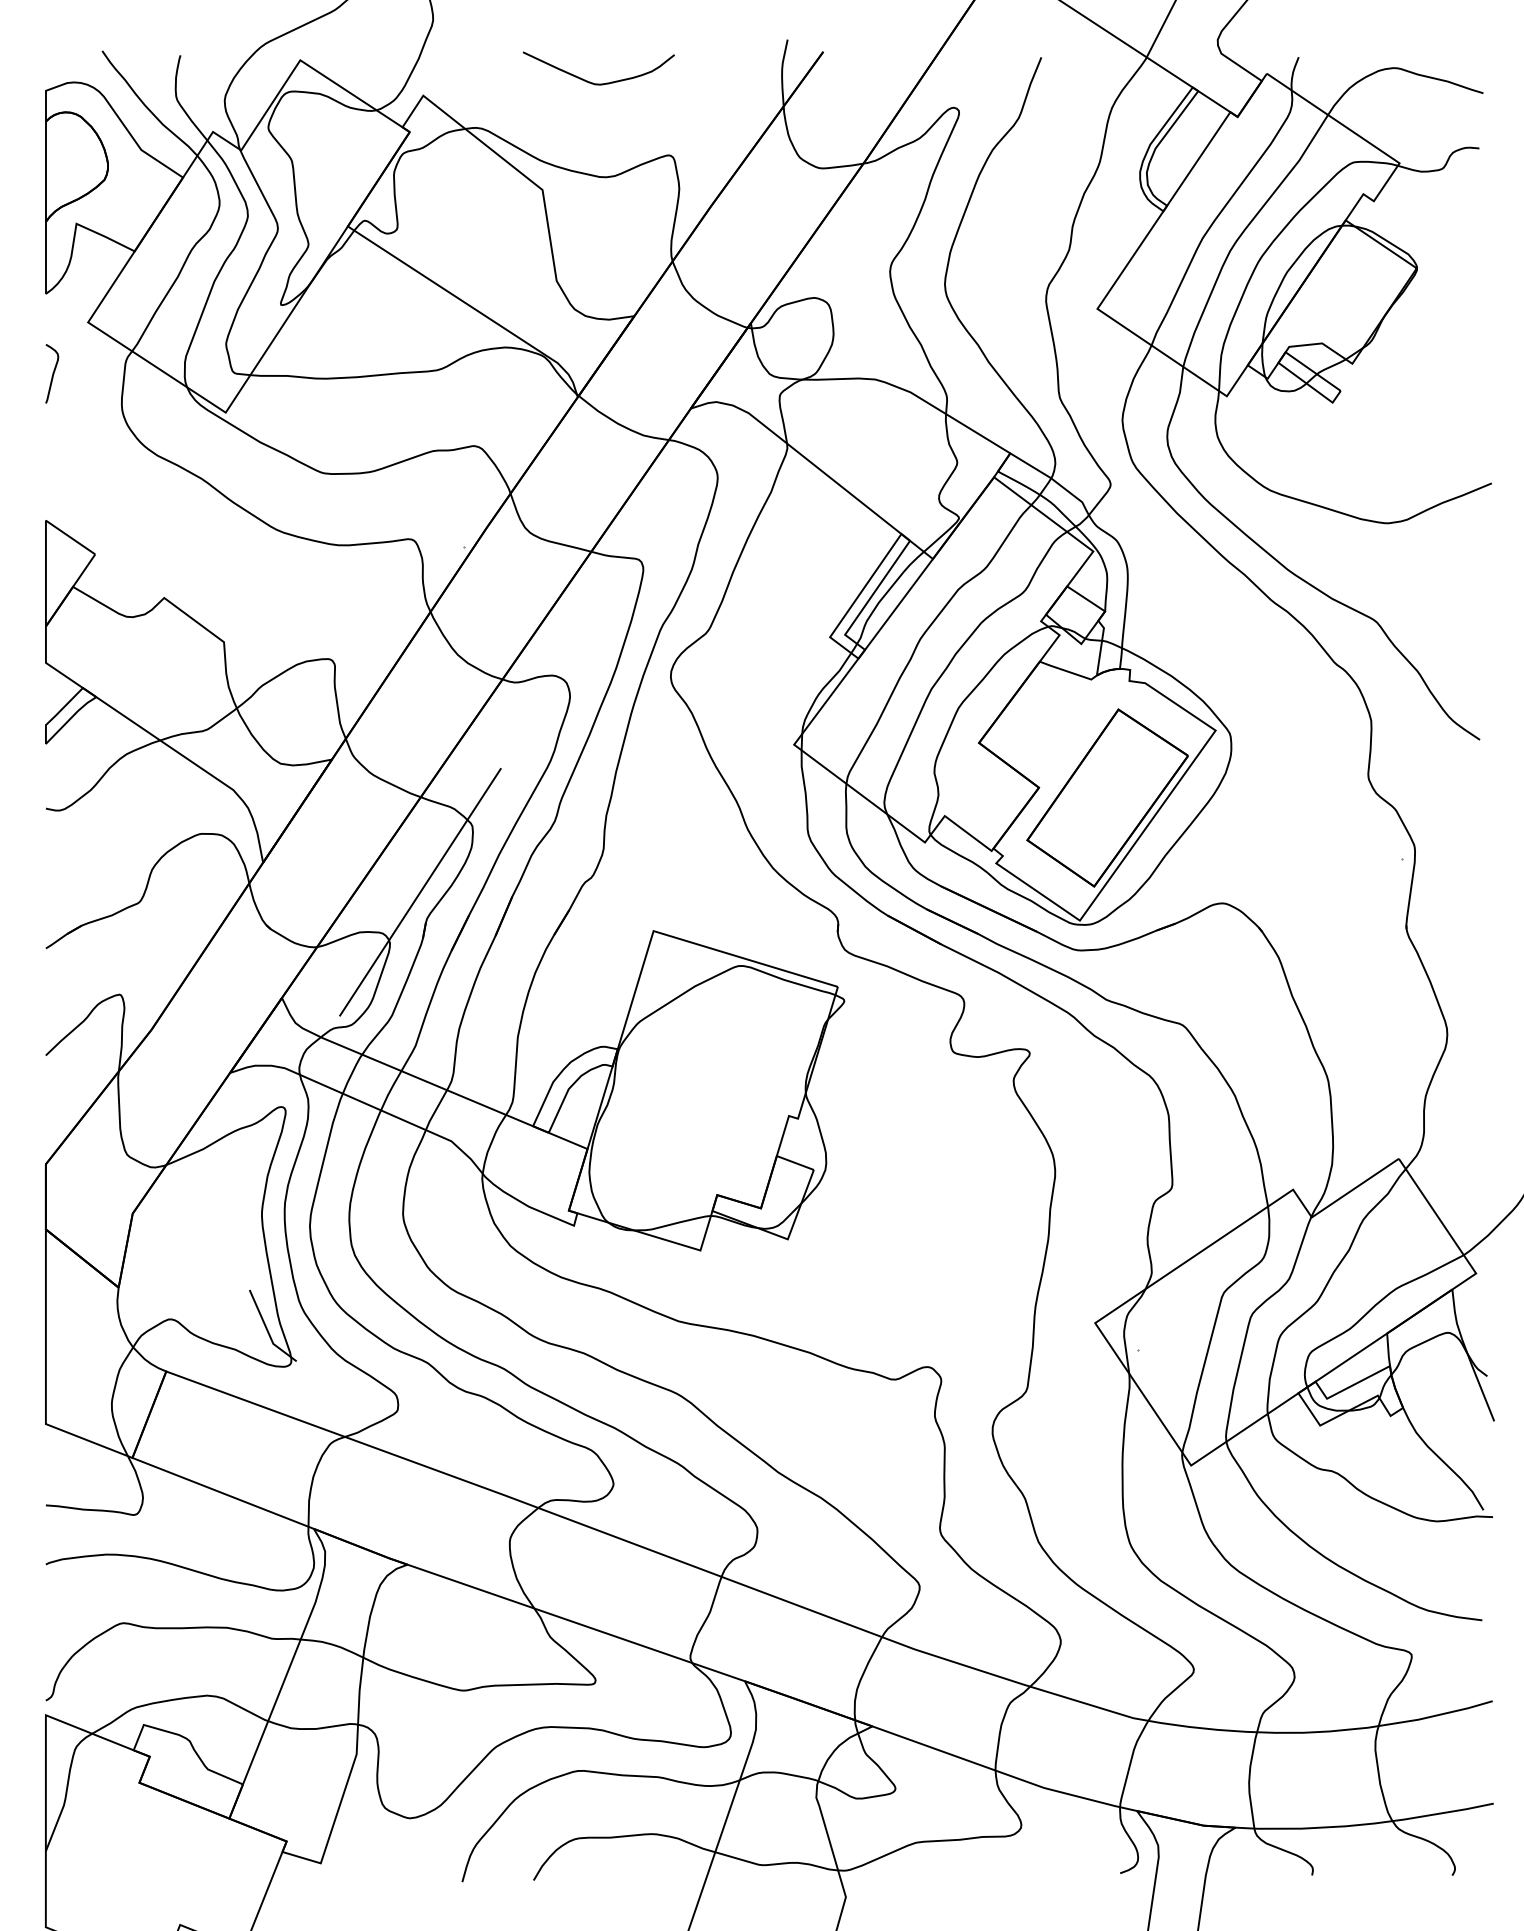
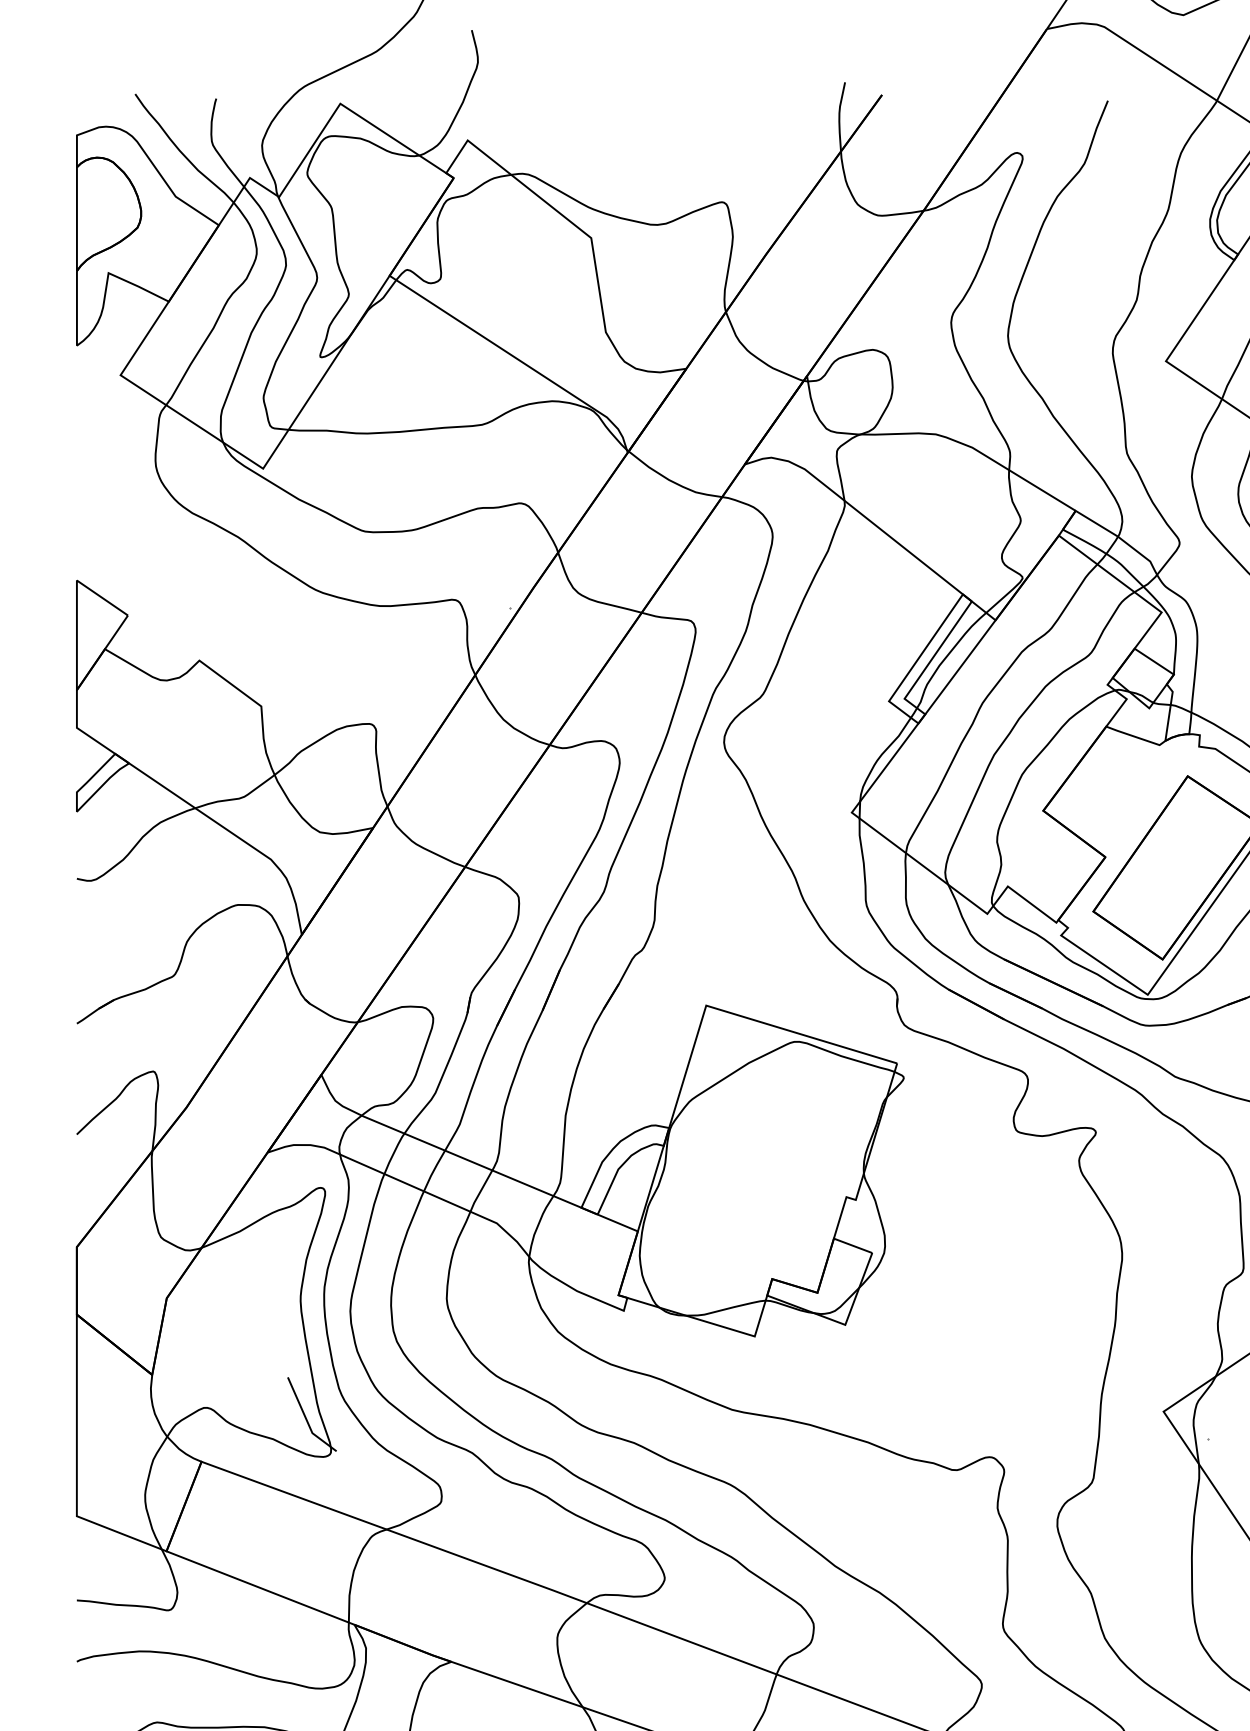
curve: (593, 82) -> (644, 126), removed
curve: (52, 373) -> (83, 428), removed
line: (420, 892) -> (464, 965), removed

